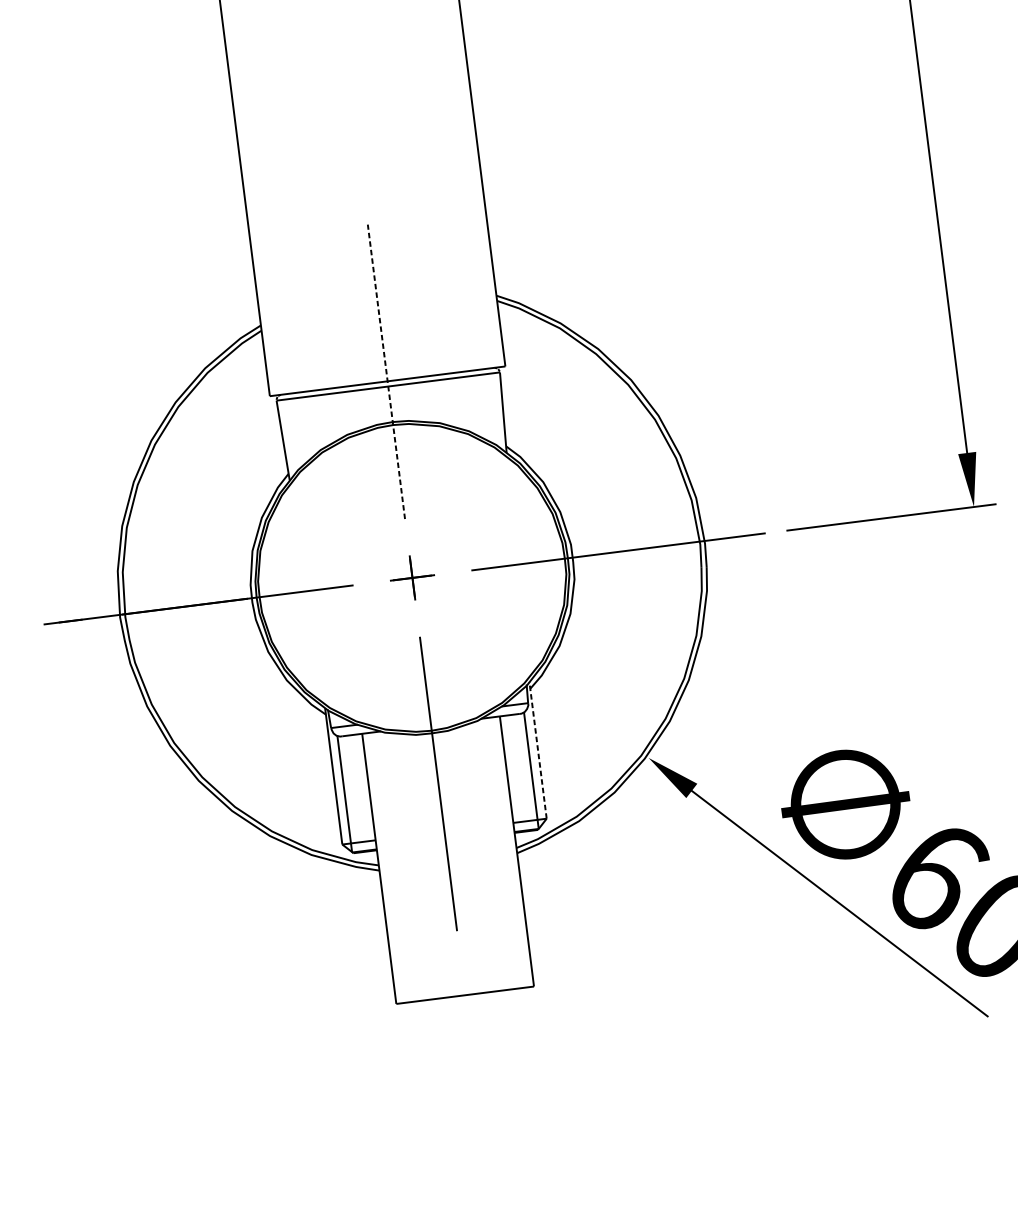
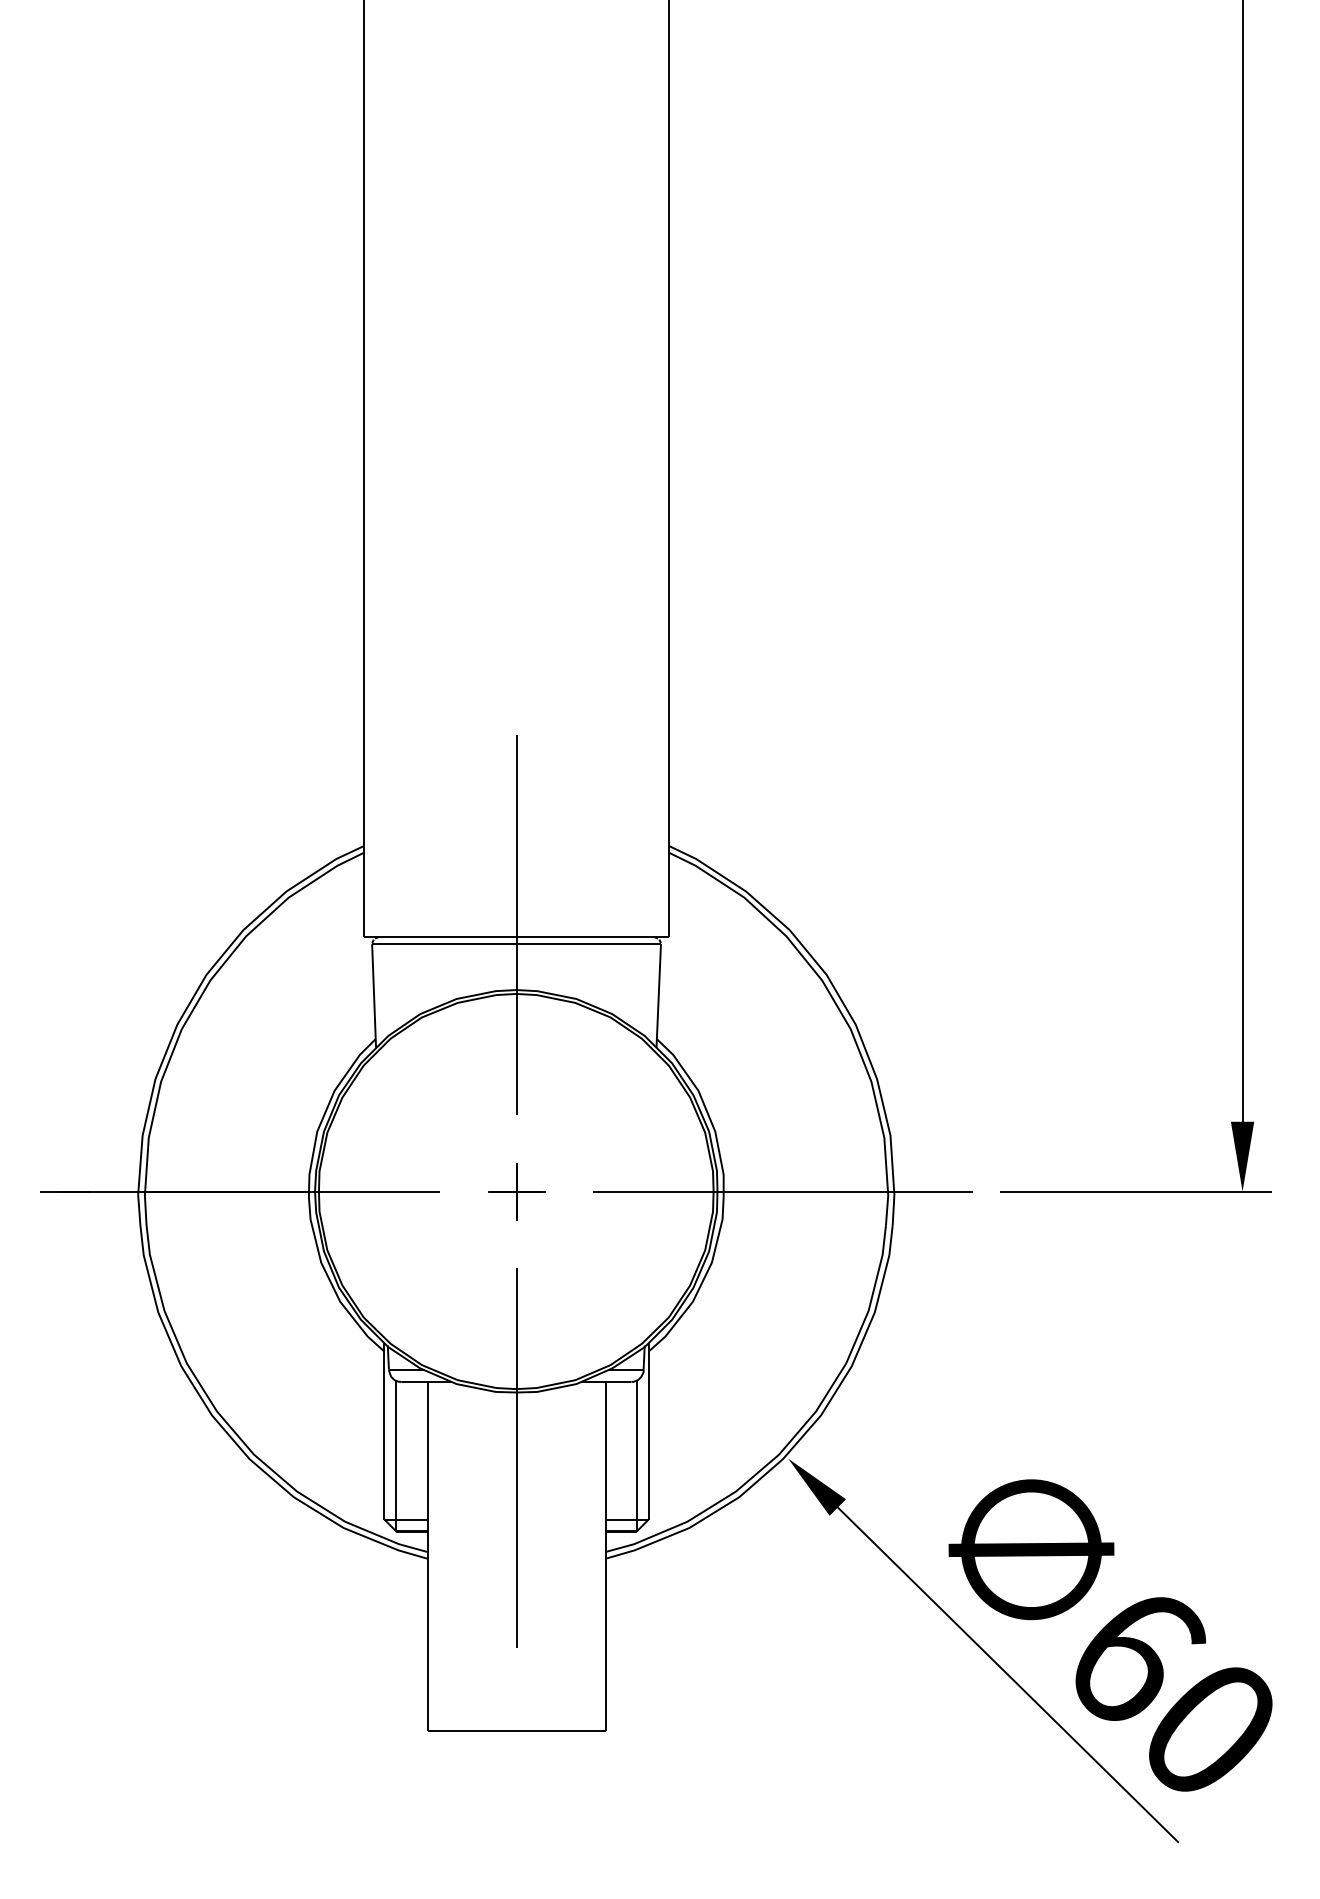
line: (386, 371) -> (516, 924), dashed -> solid
line: (537, 749) -> (648, 1430), dashed -> solid

